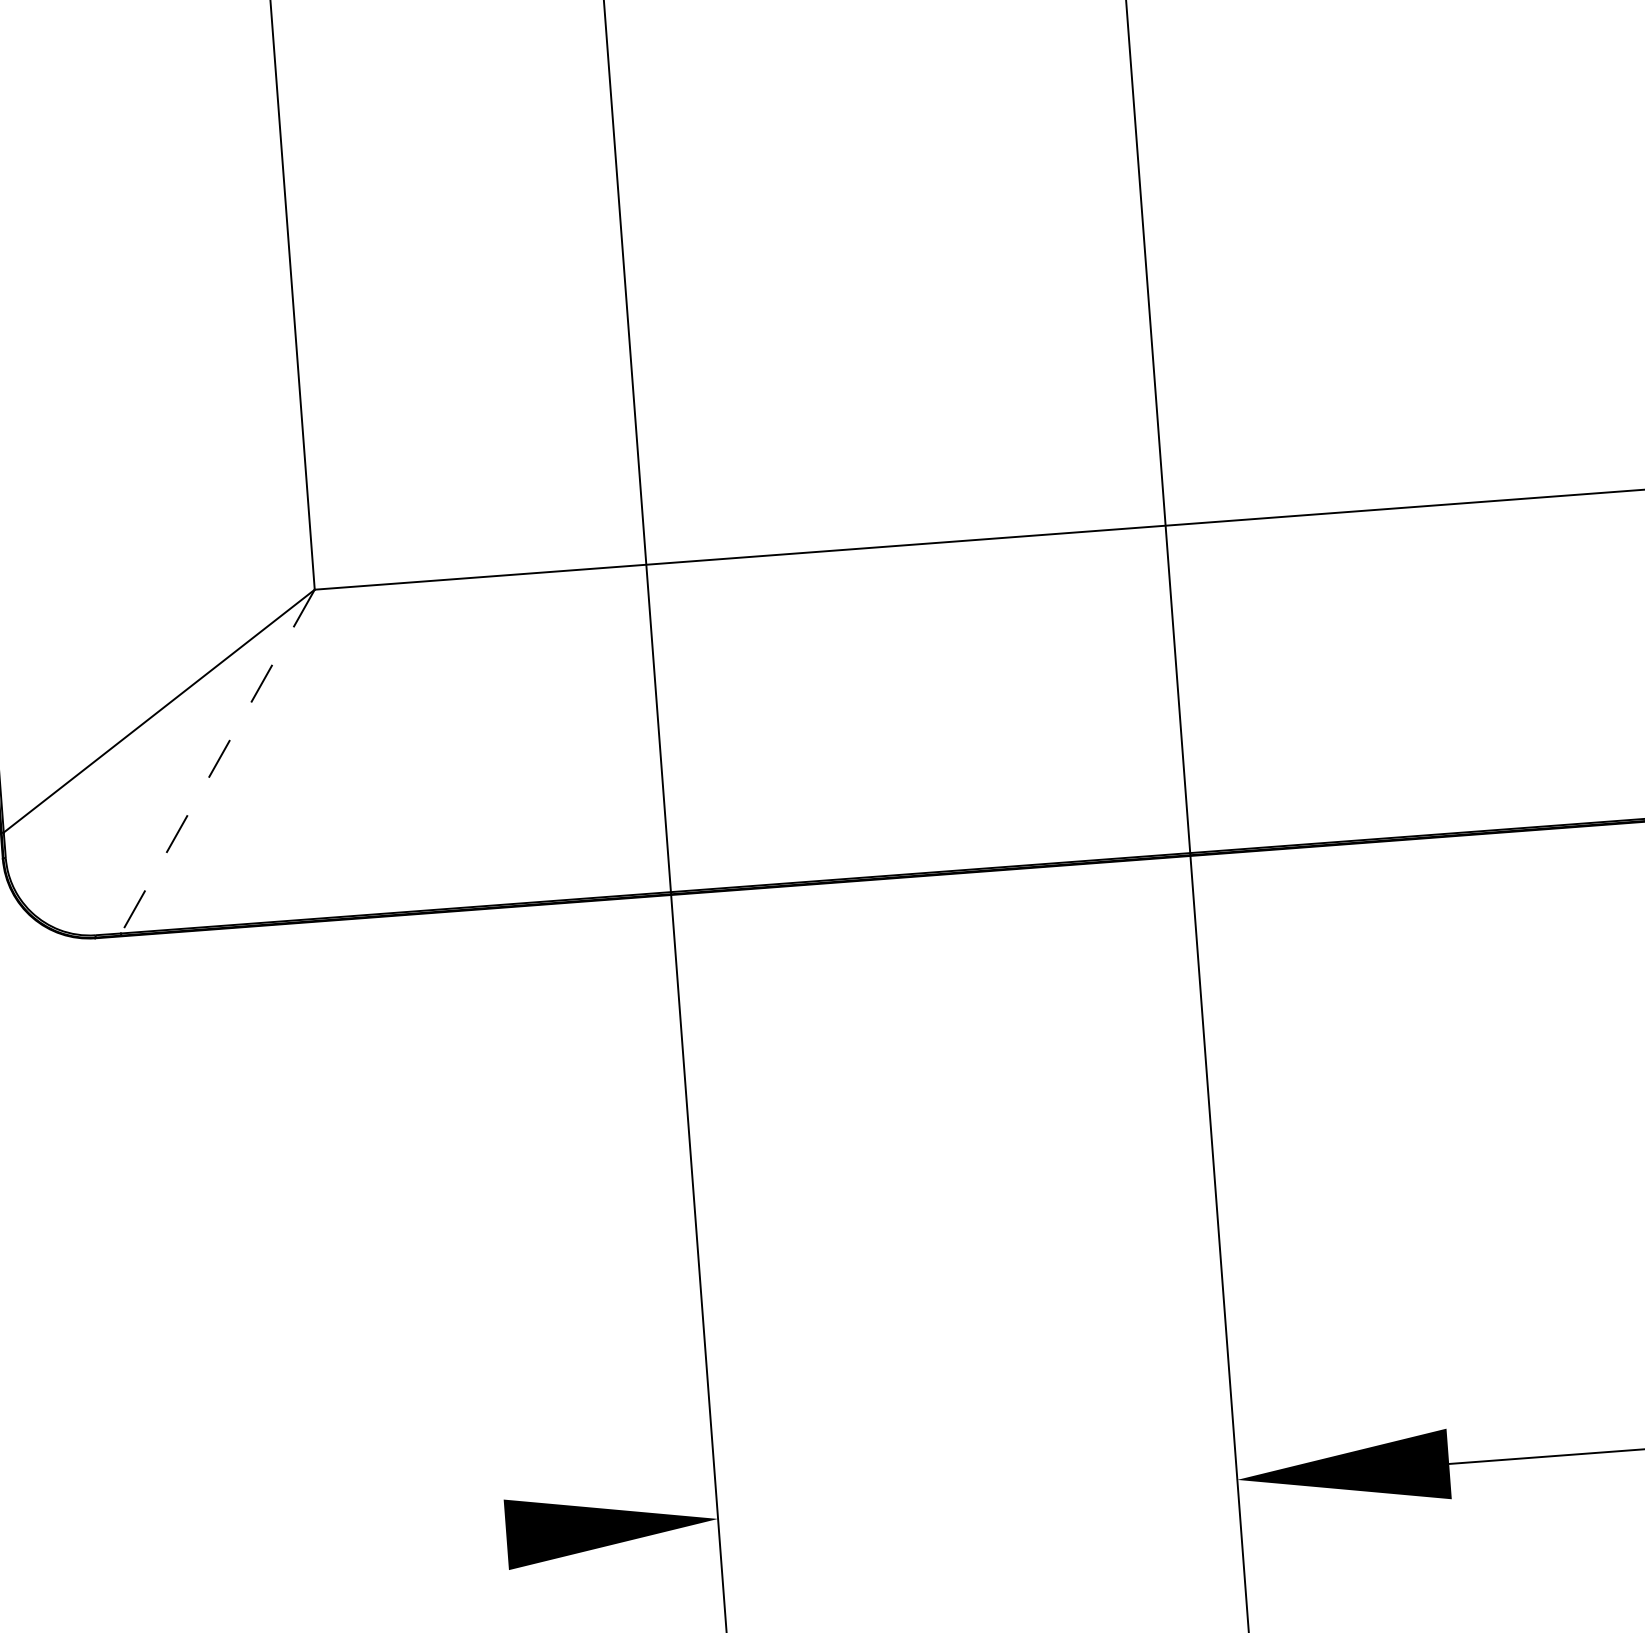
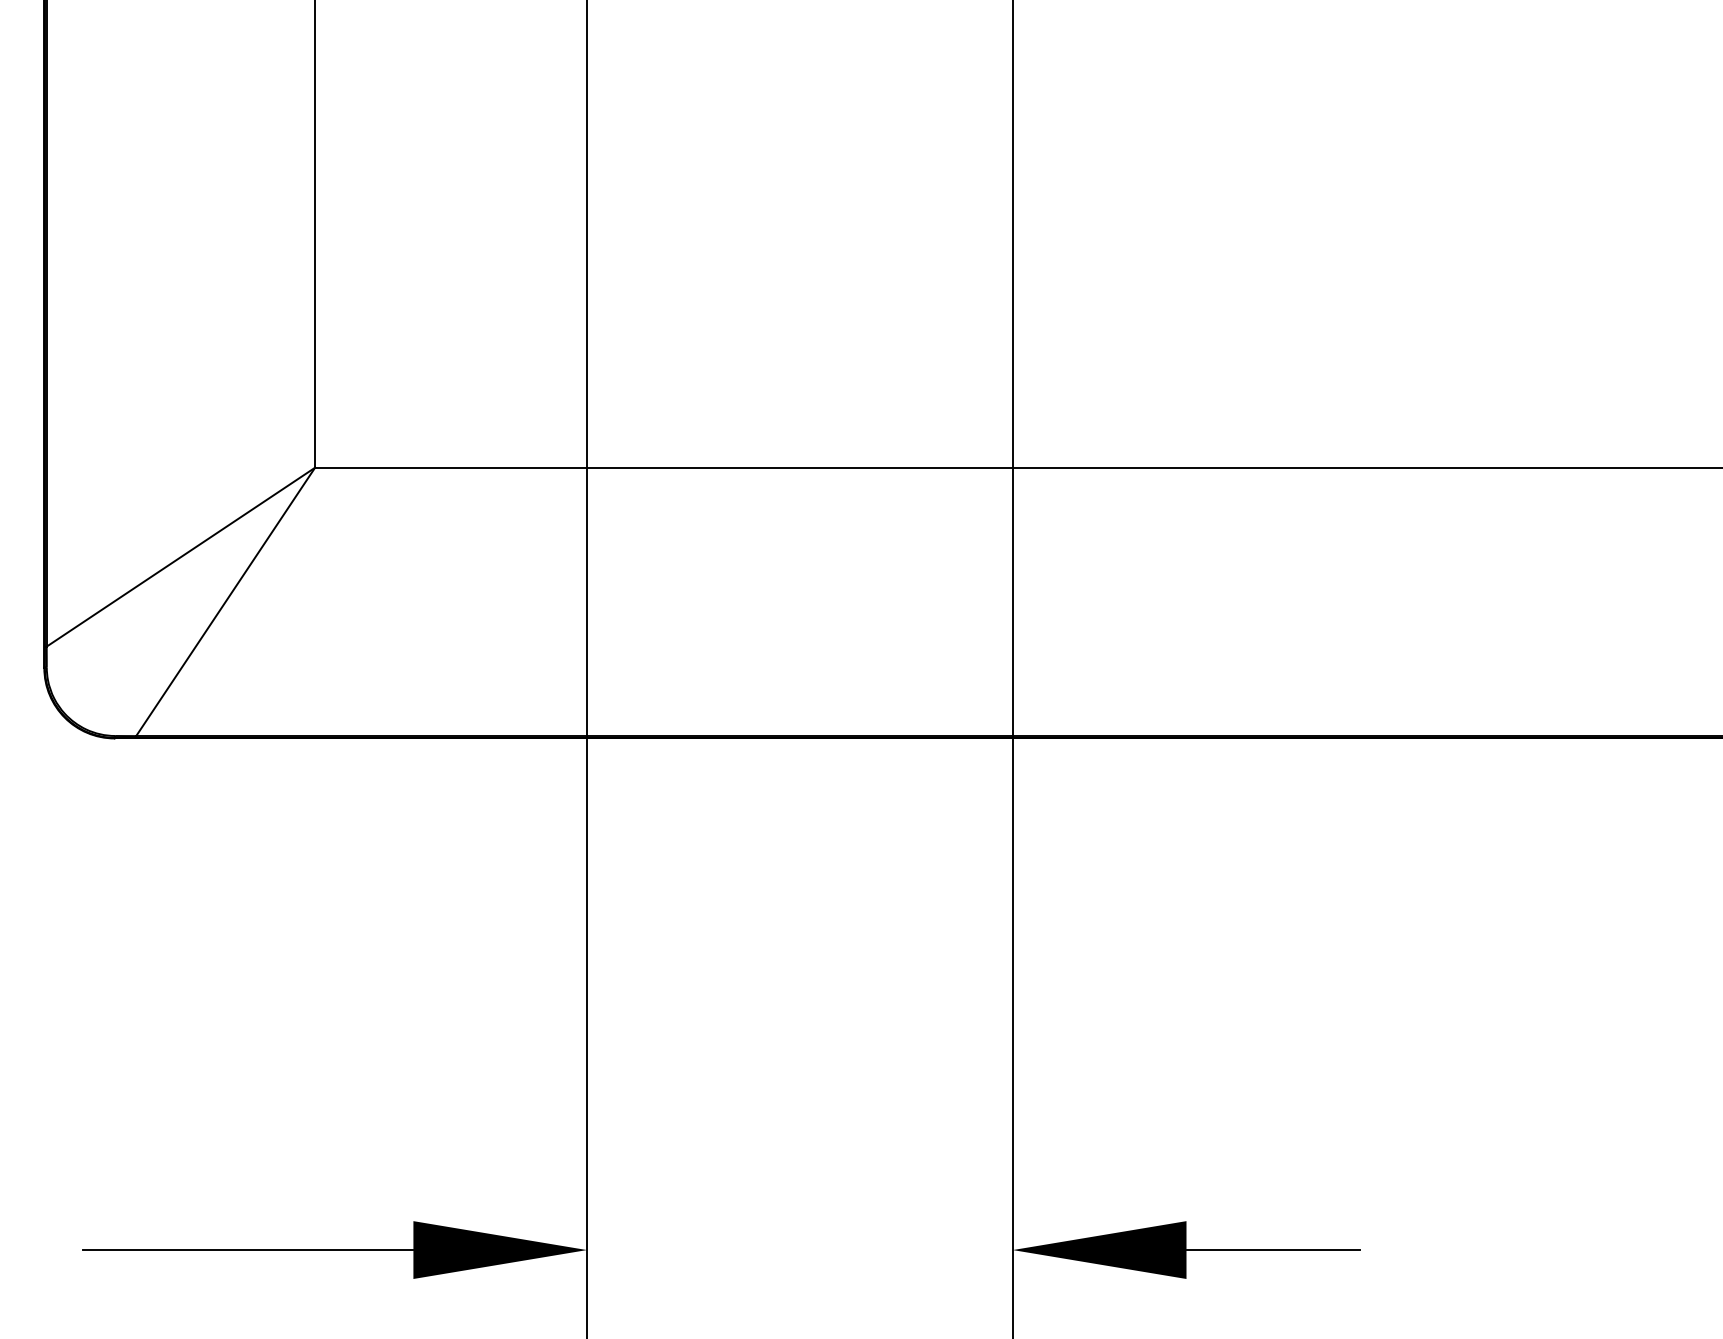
line: (217, 762) -> (225, 602), dashed -> solid
line: (304, 1550) -> (247, 1250), added

